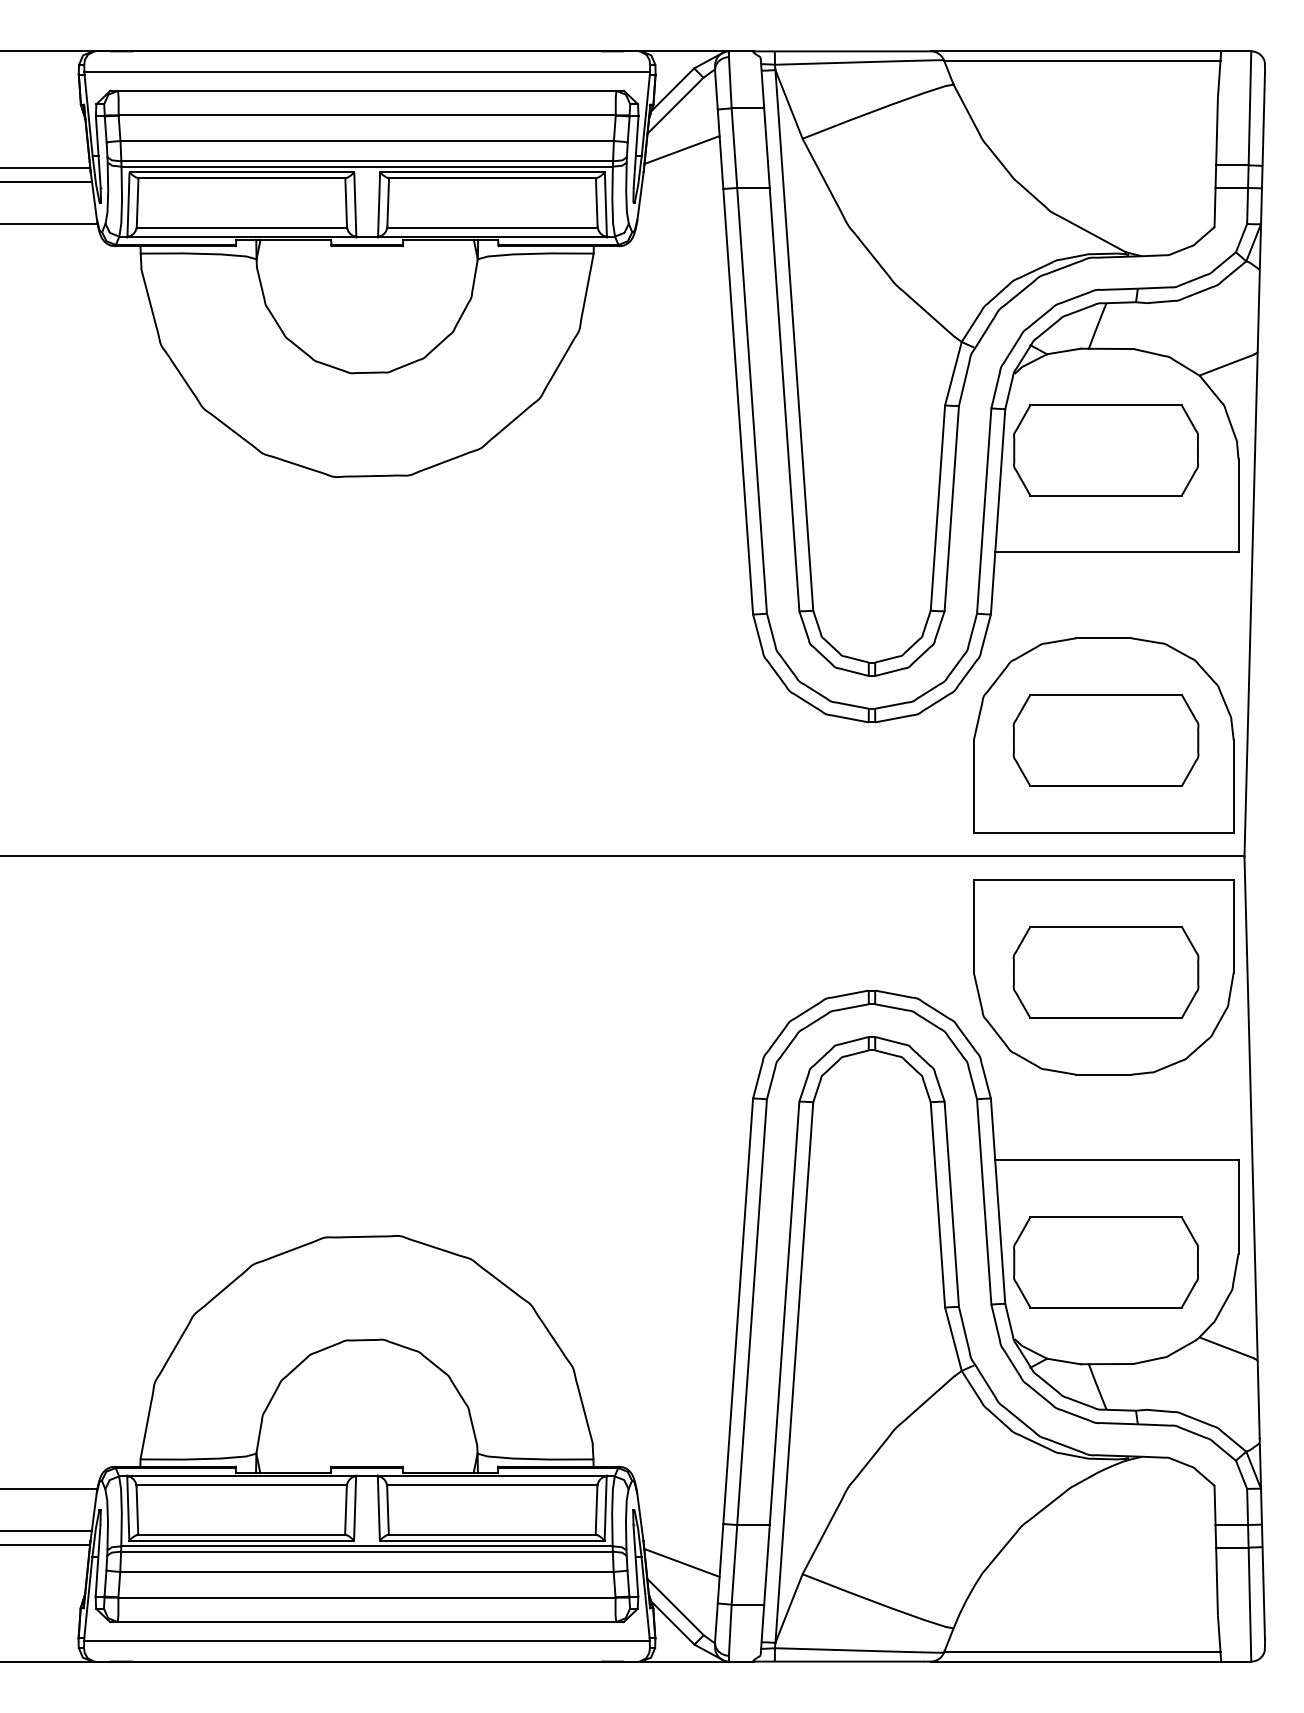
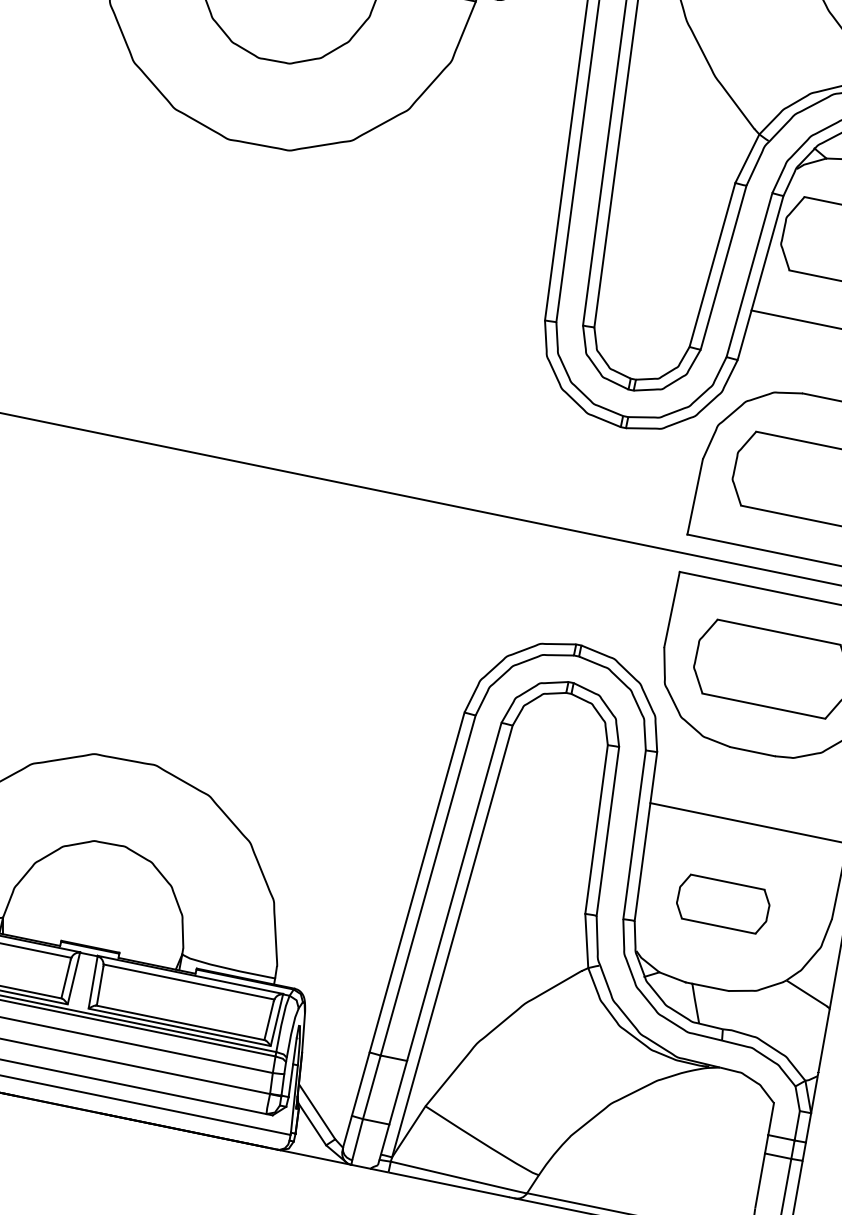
part: (1105, 1262) -> (722, 904), size x0.6
line: (681, 1562) -> (329, 1076), removed

